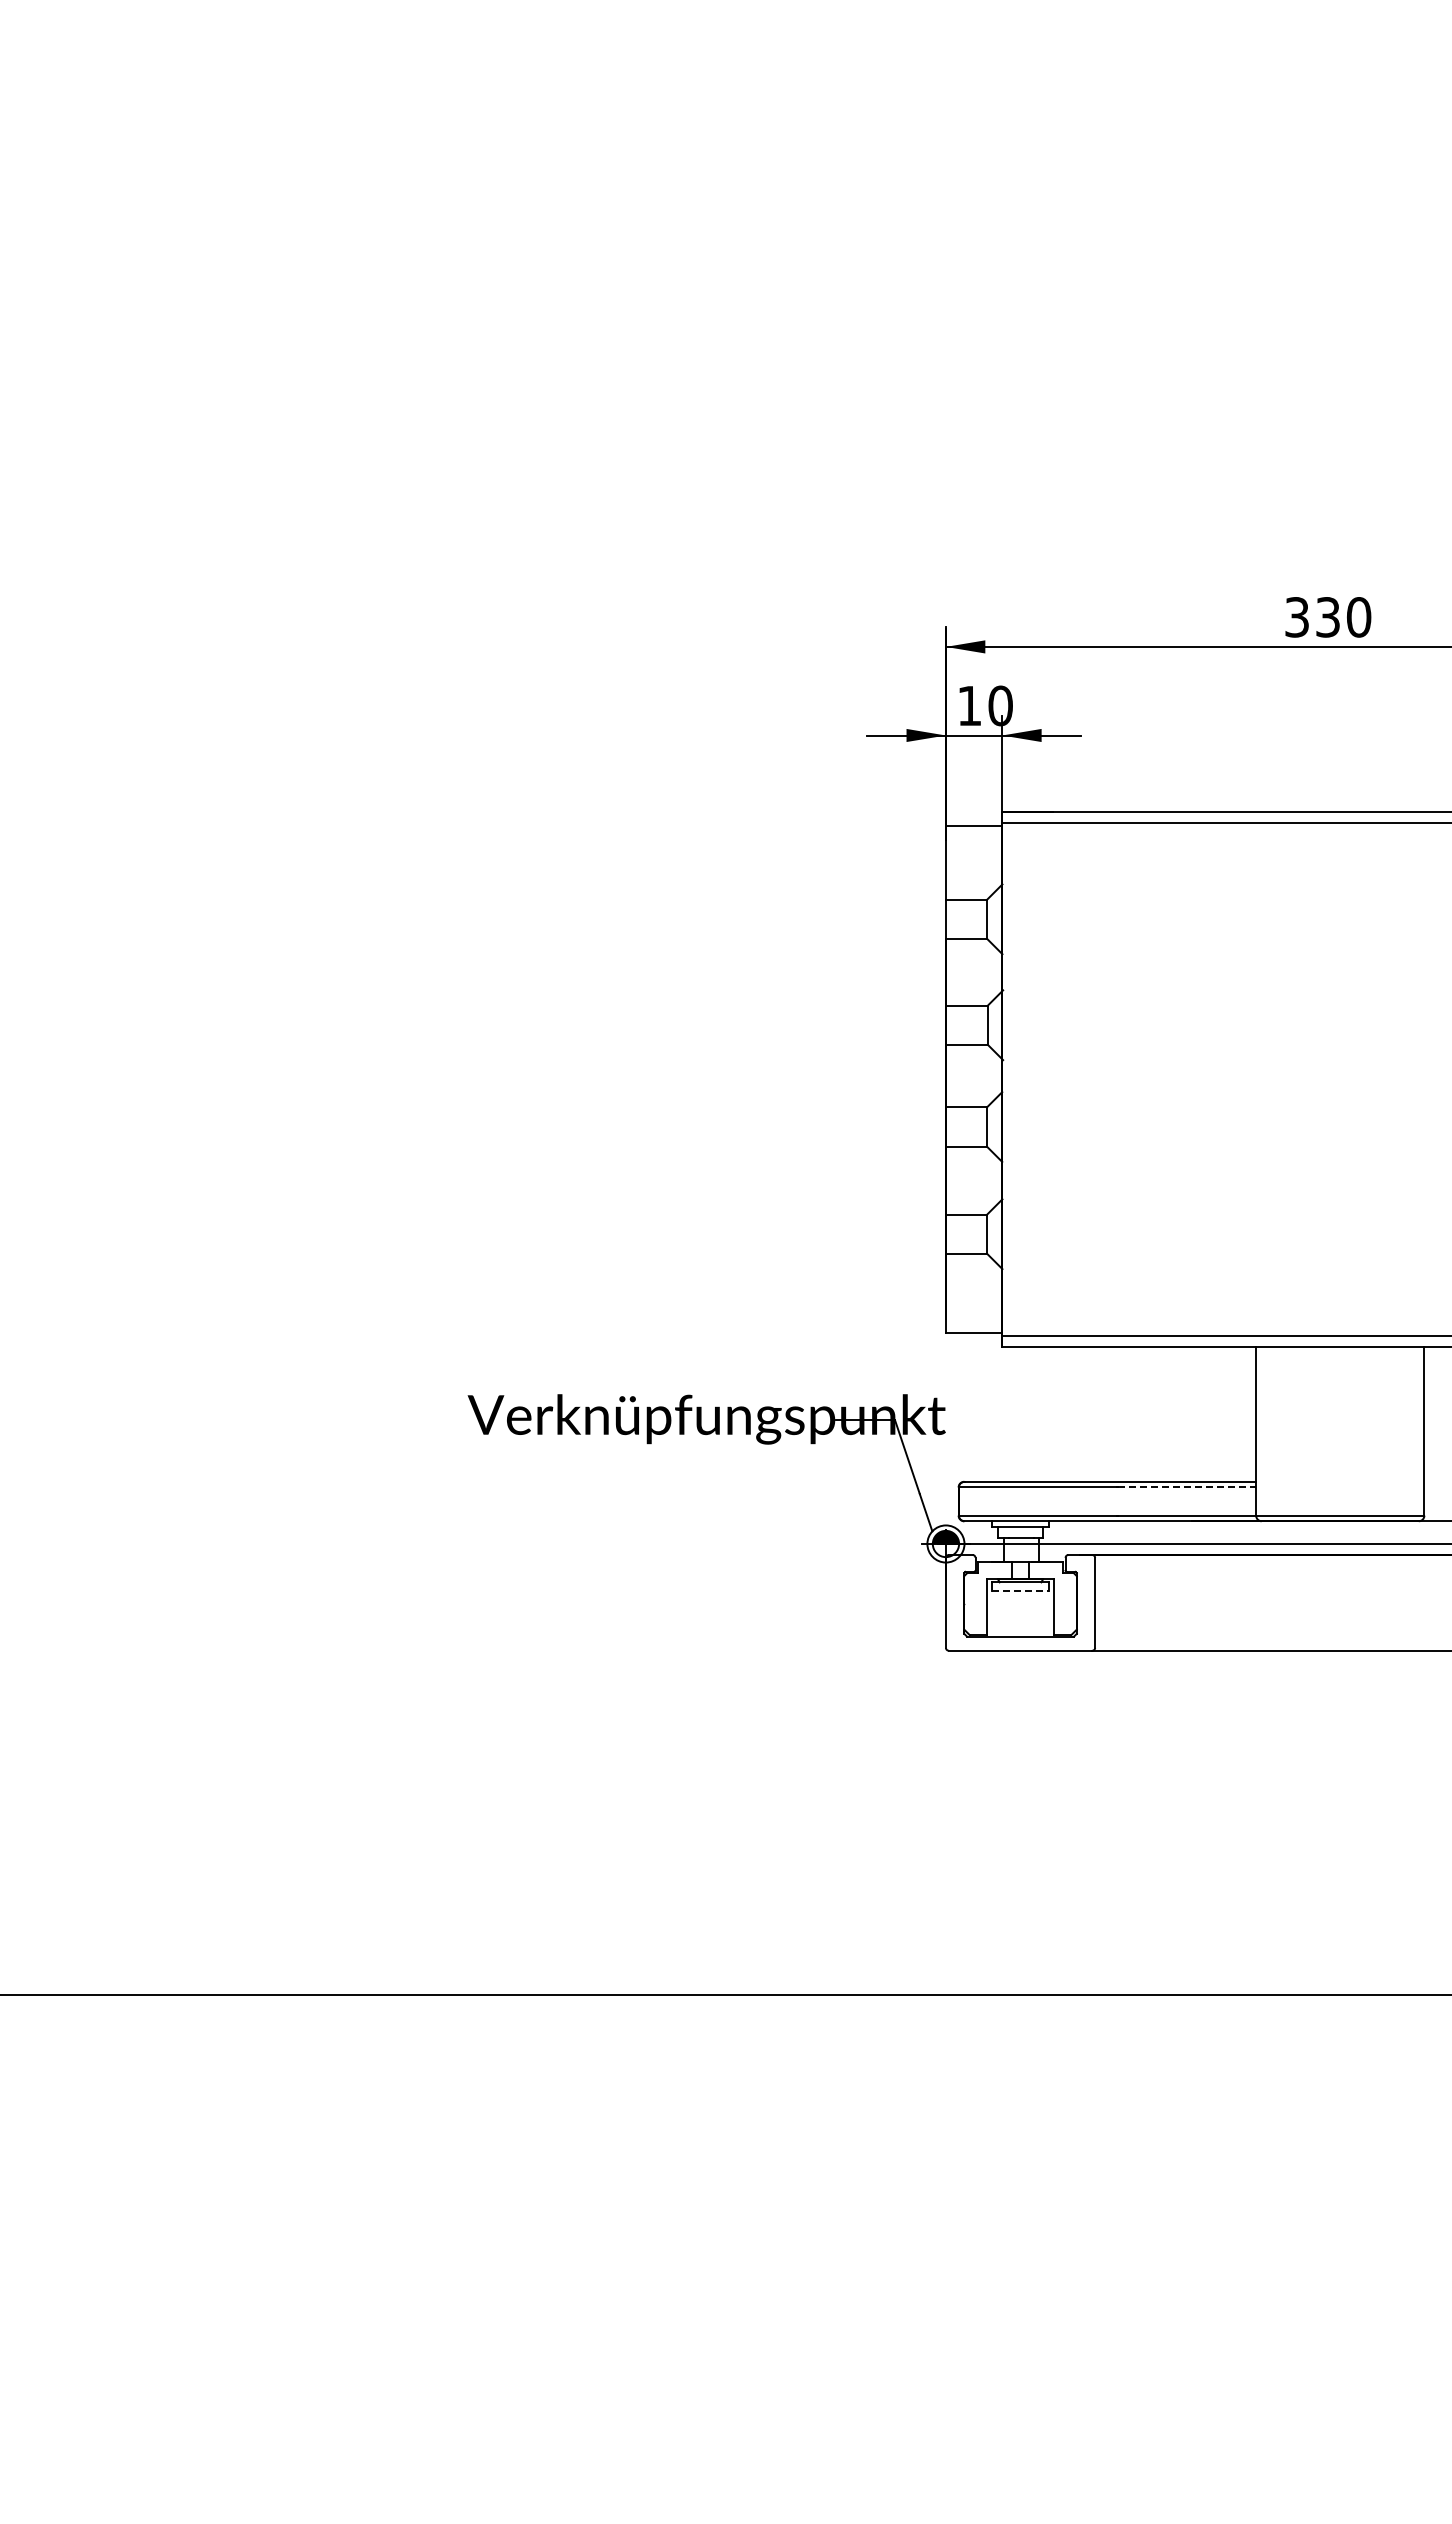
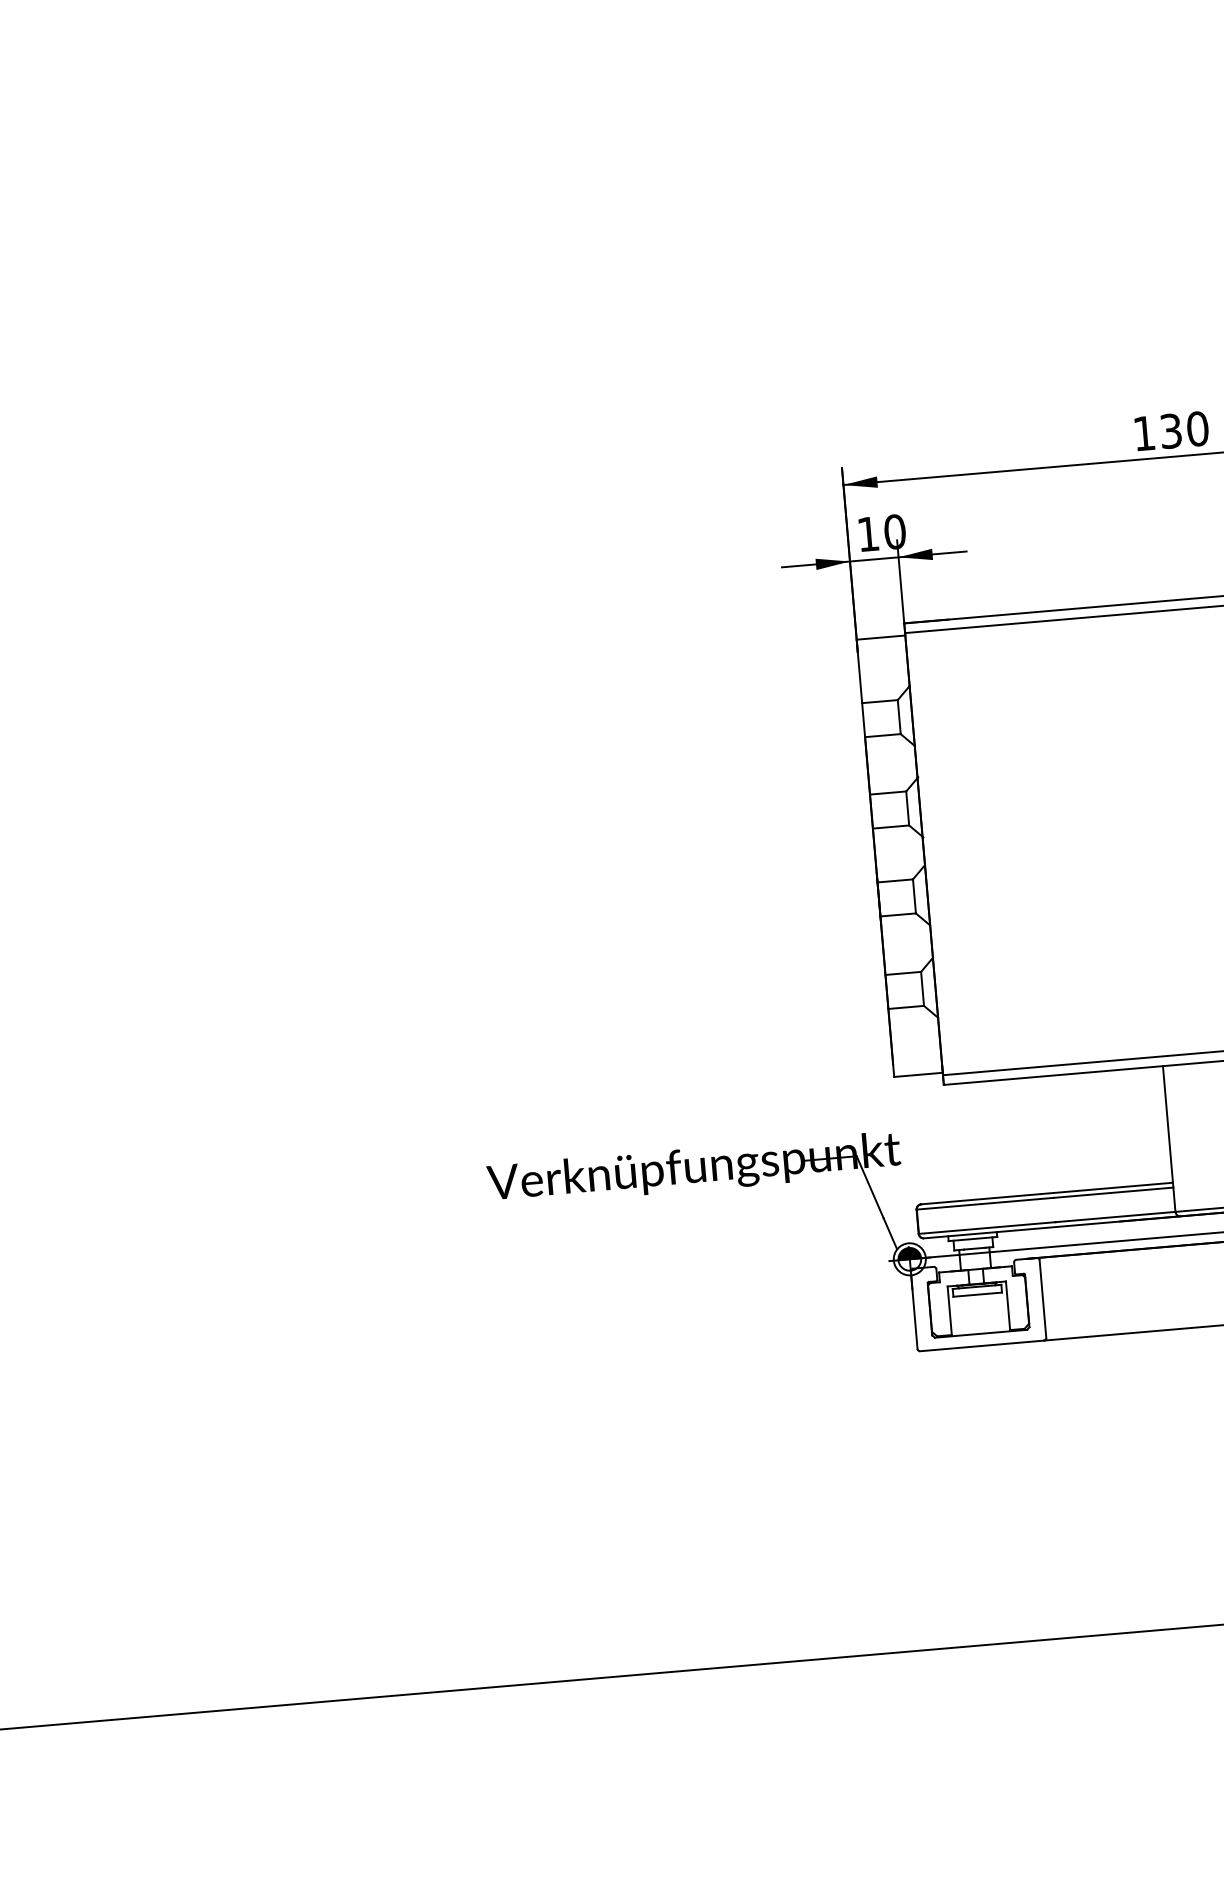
text: (1296, 617) -> (1143, 433), 330 -> 130
line: (1187, 1487) -> (1114, 1192), dashed -> solid
line: (1021, 1591) -> (978, 1294), dashed -> solid

